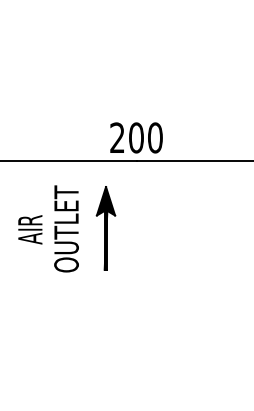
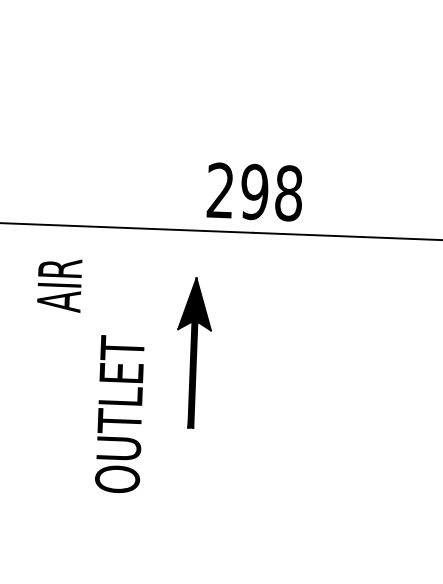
text: (145, 137) -> (271, 191), 200 -> 298
text: (66, 228) -> (119, 413), moved
text: (30, 229) -> (59, 284), moved

